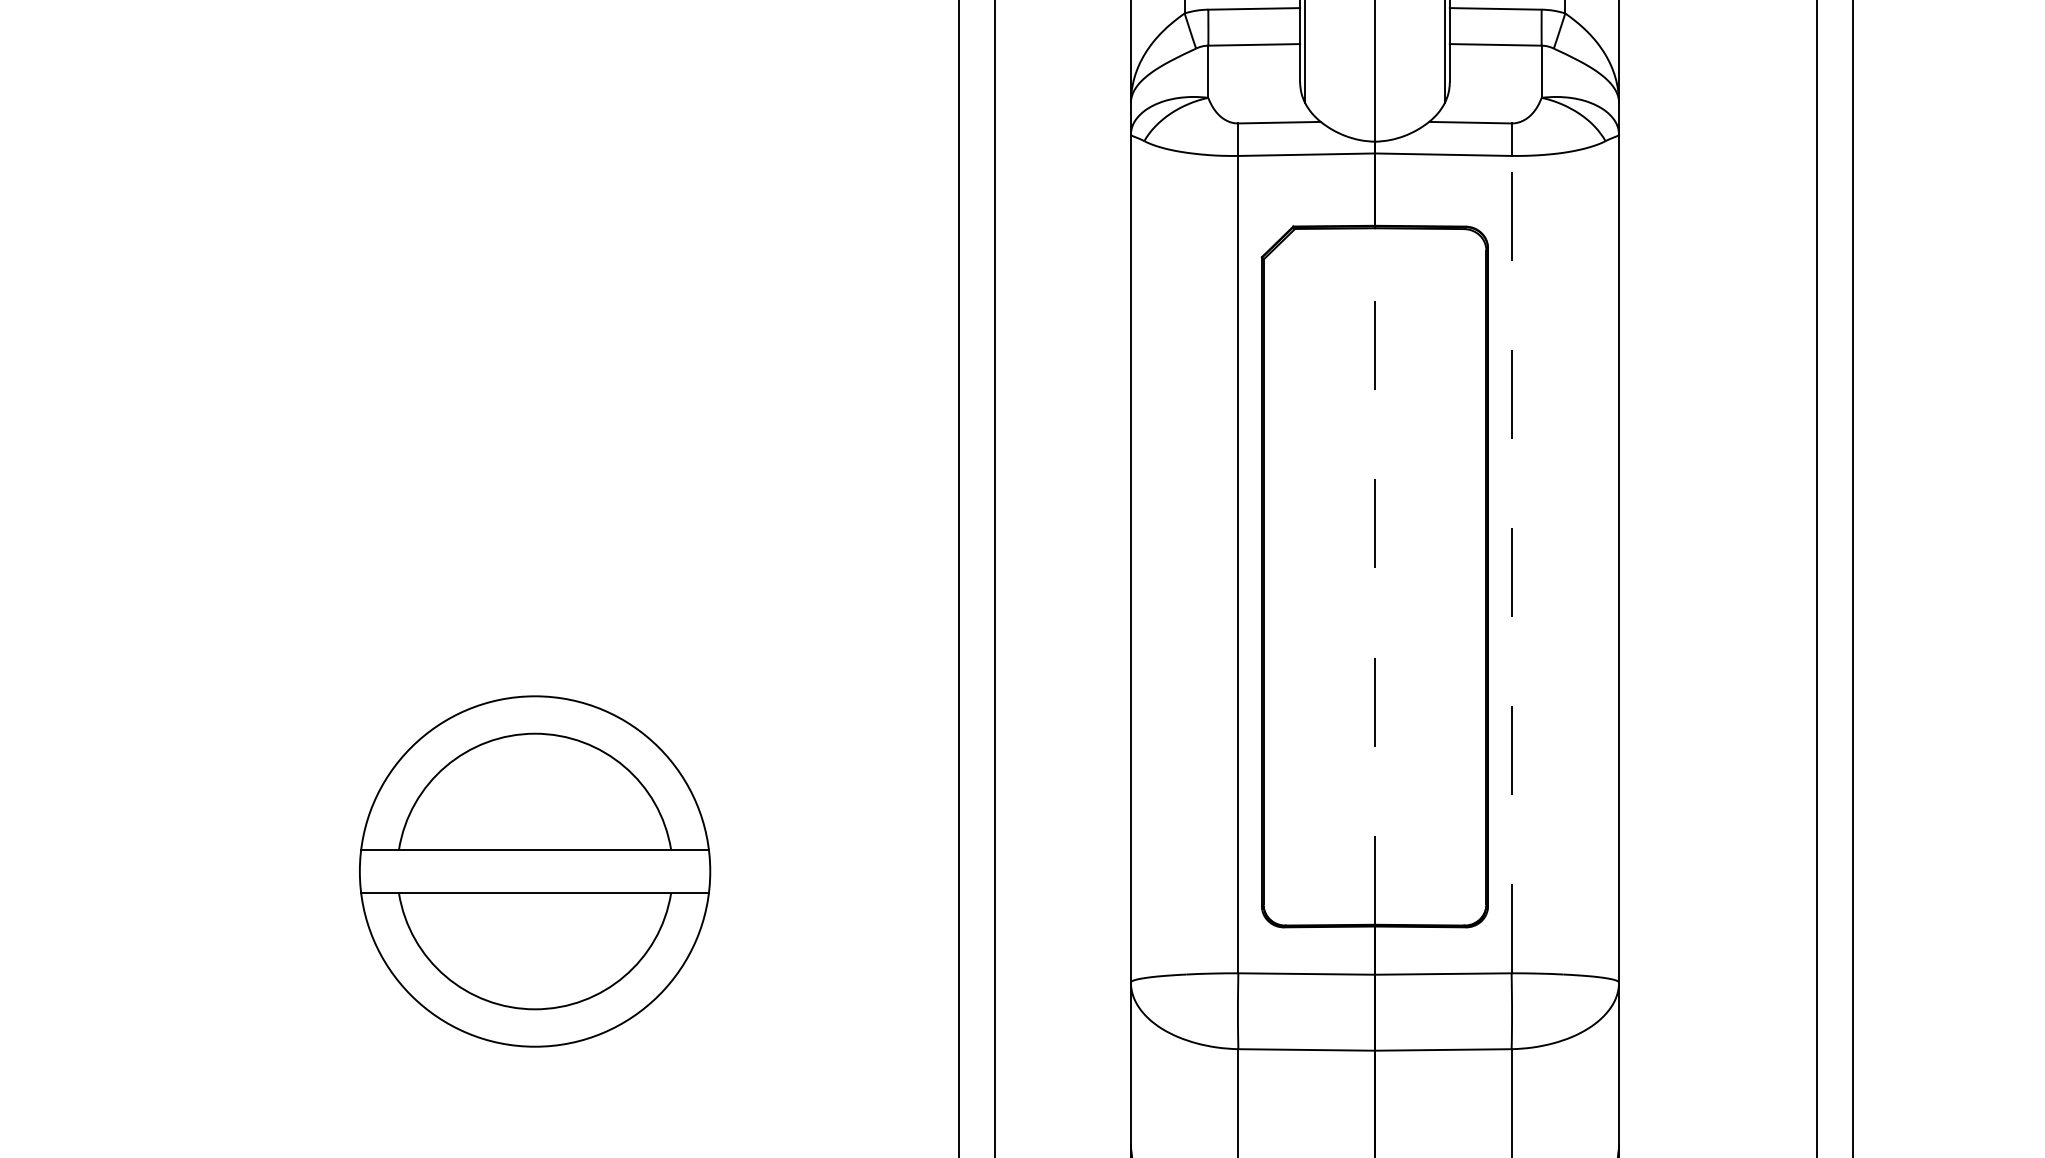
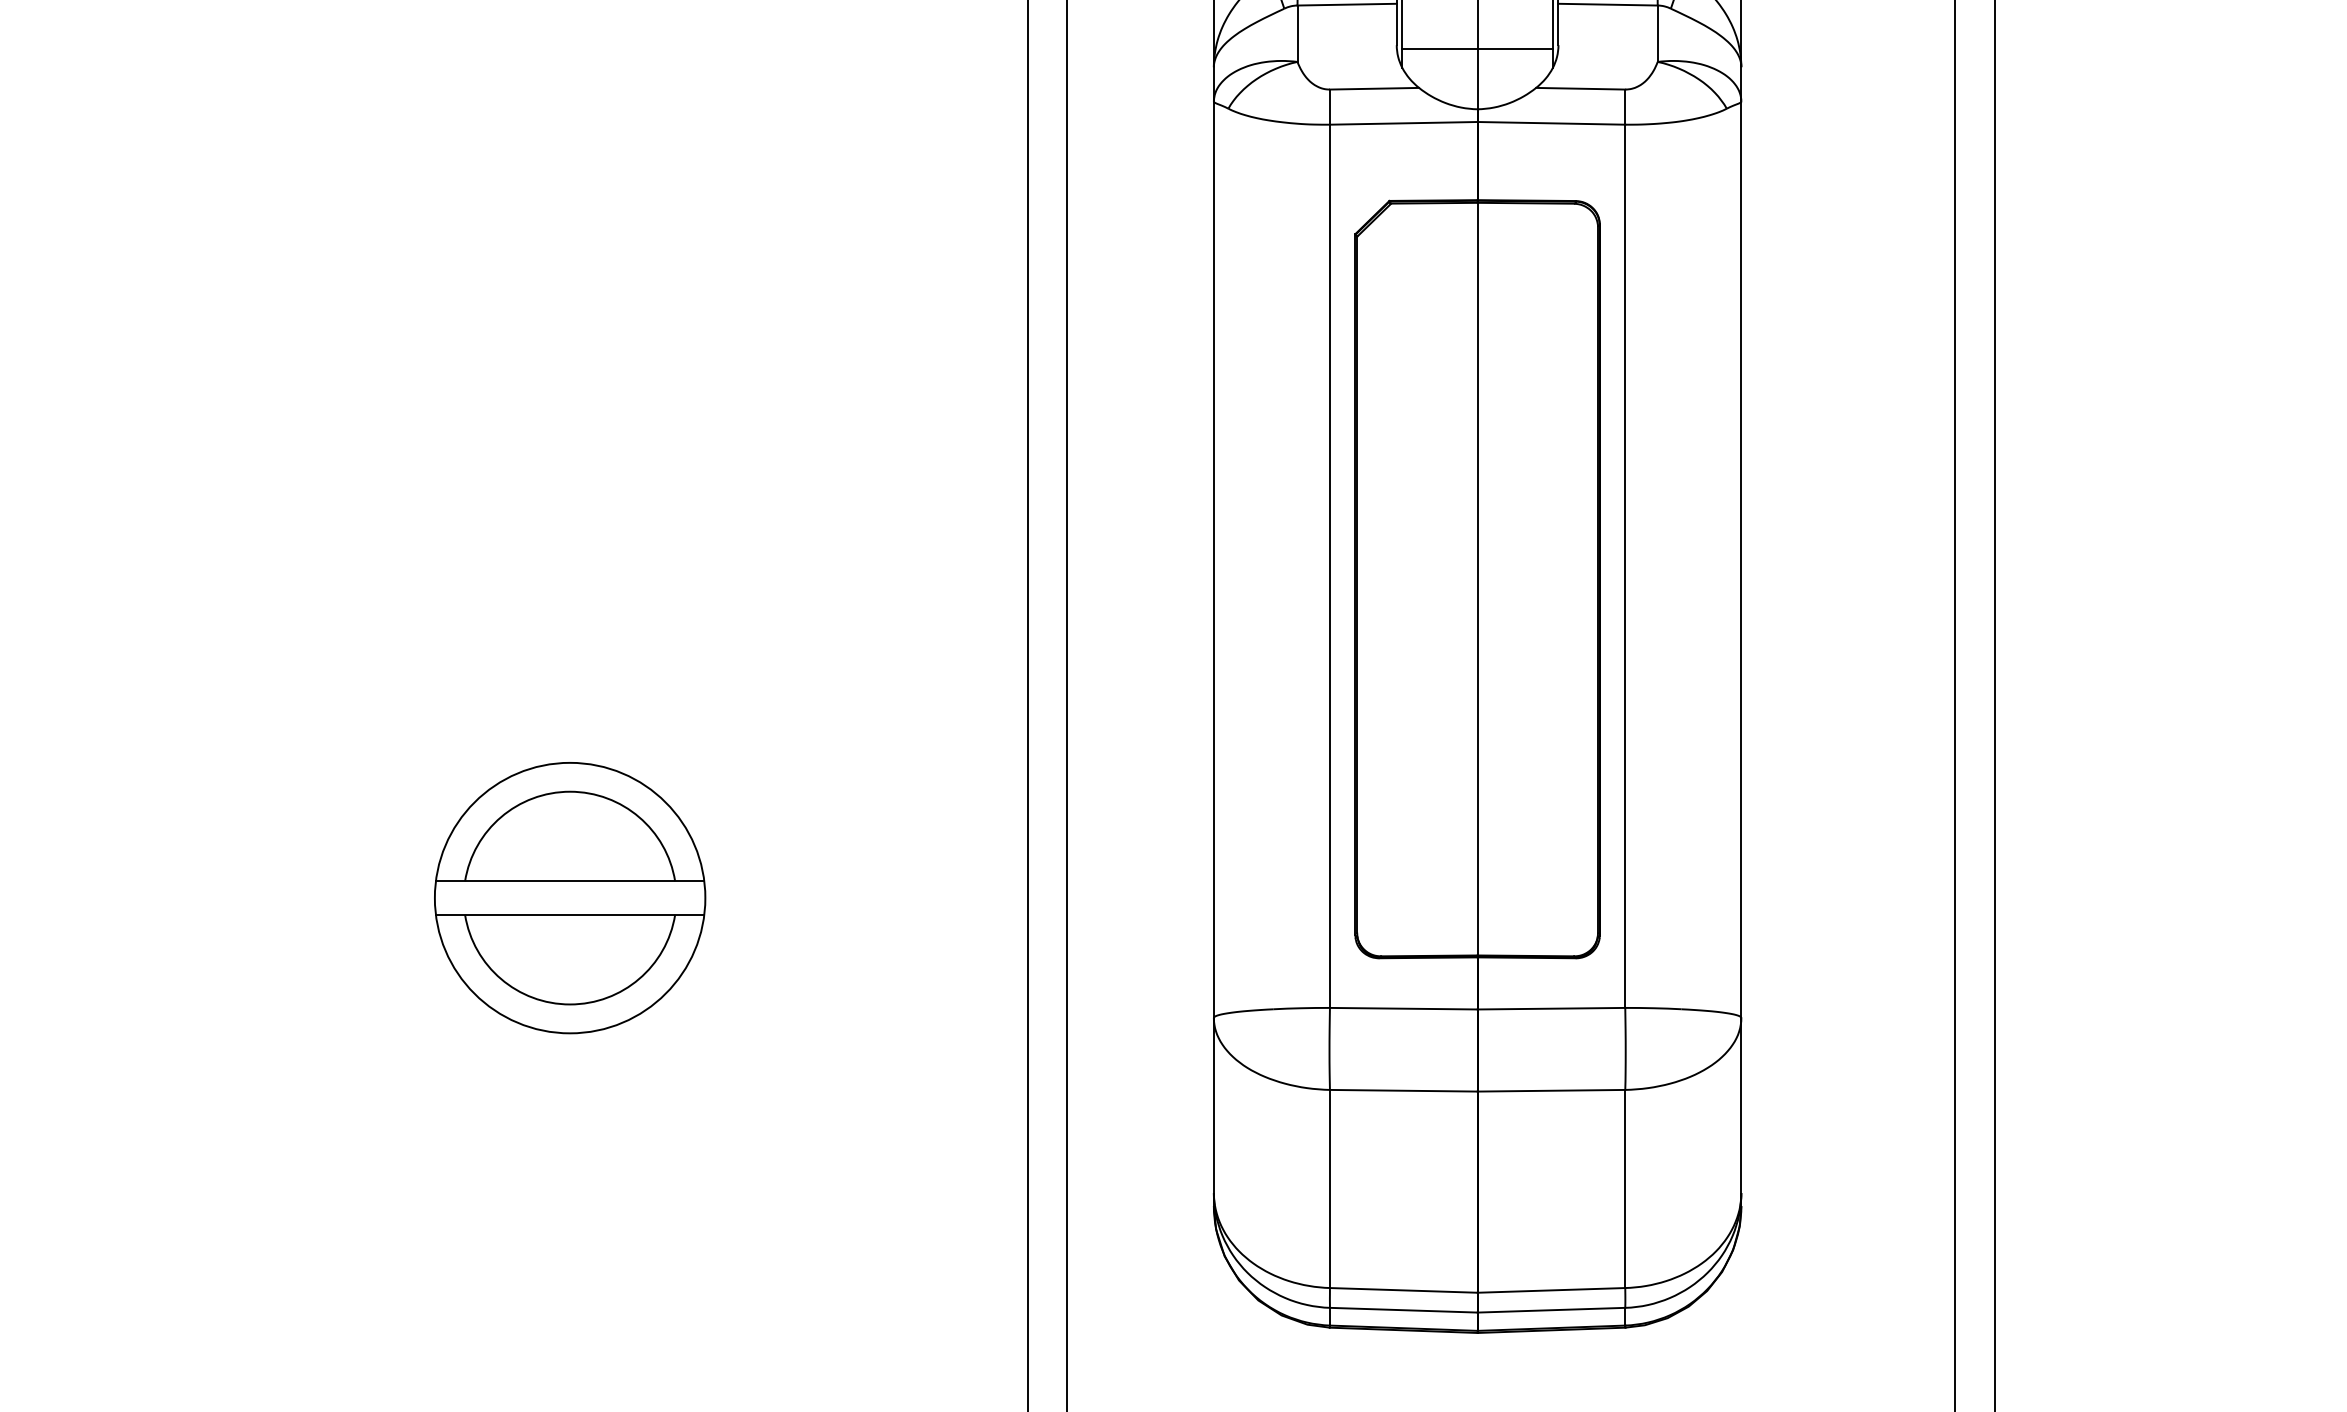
line: (1374, 86) -> (1477, 49), added
line: (1511, 564) -> (1625, 566), dashed -> solid
line: (1374, 575) -> (1477, 578), dashed -> solid
part: (535, 872) -> (570, 898), size x0.71

